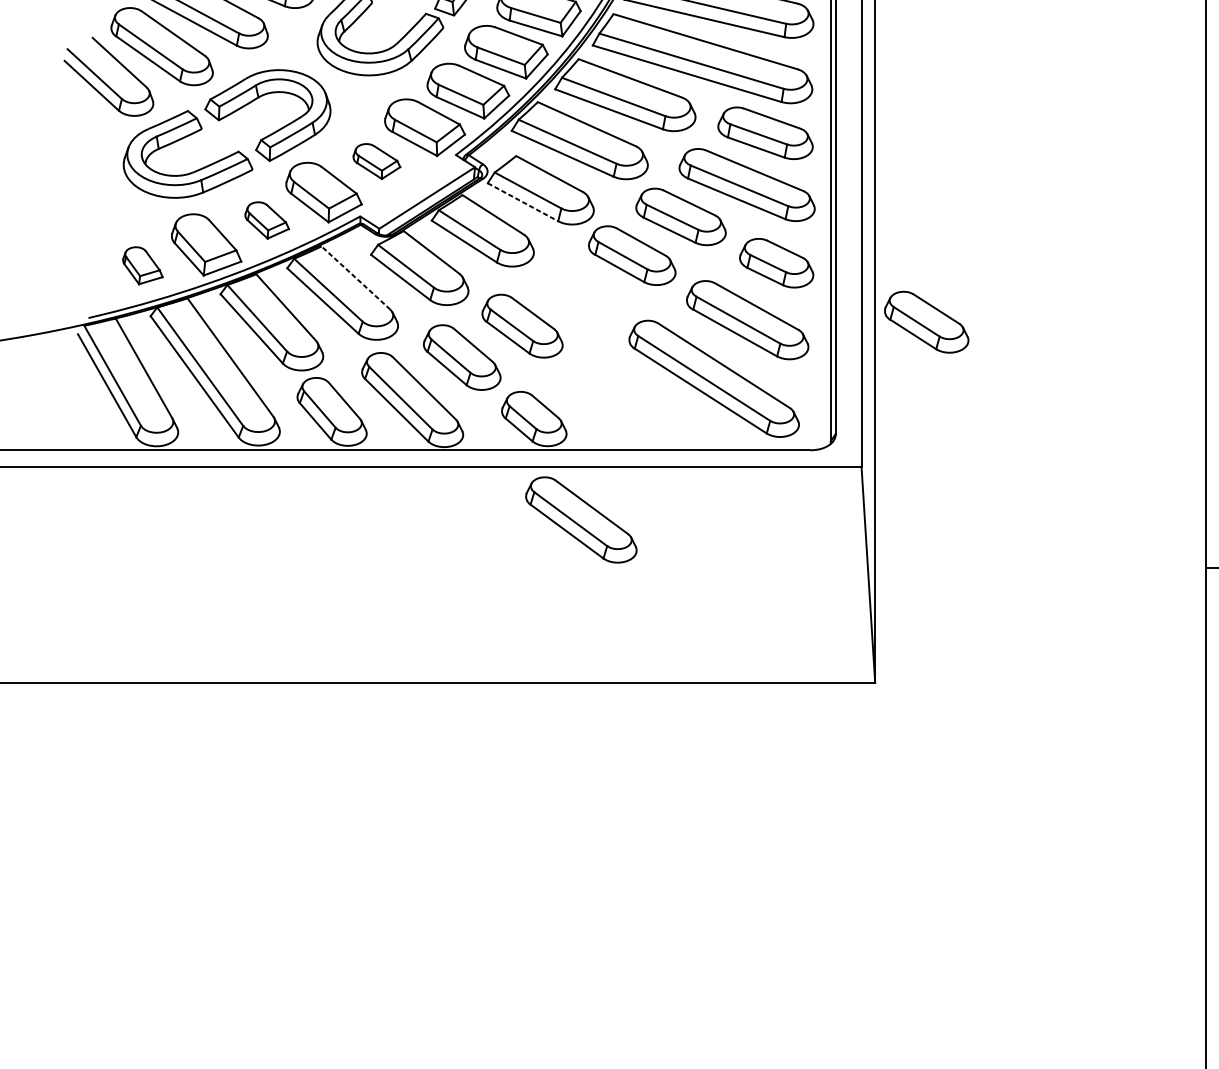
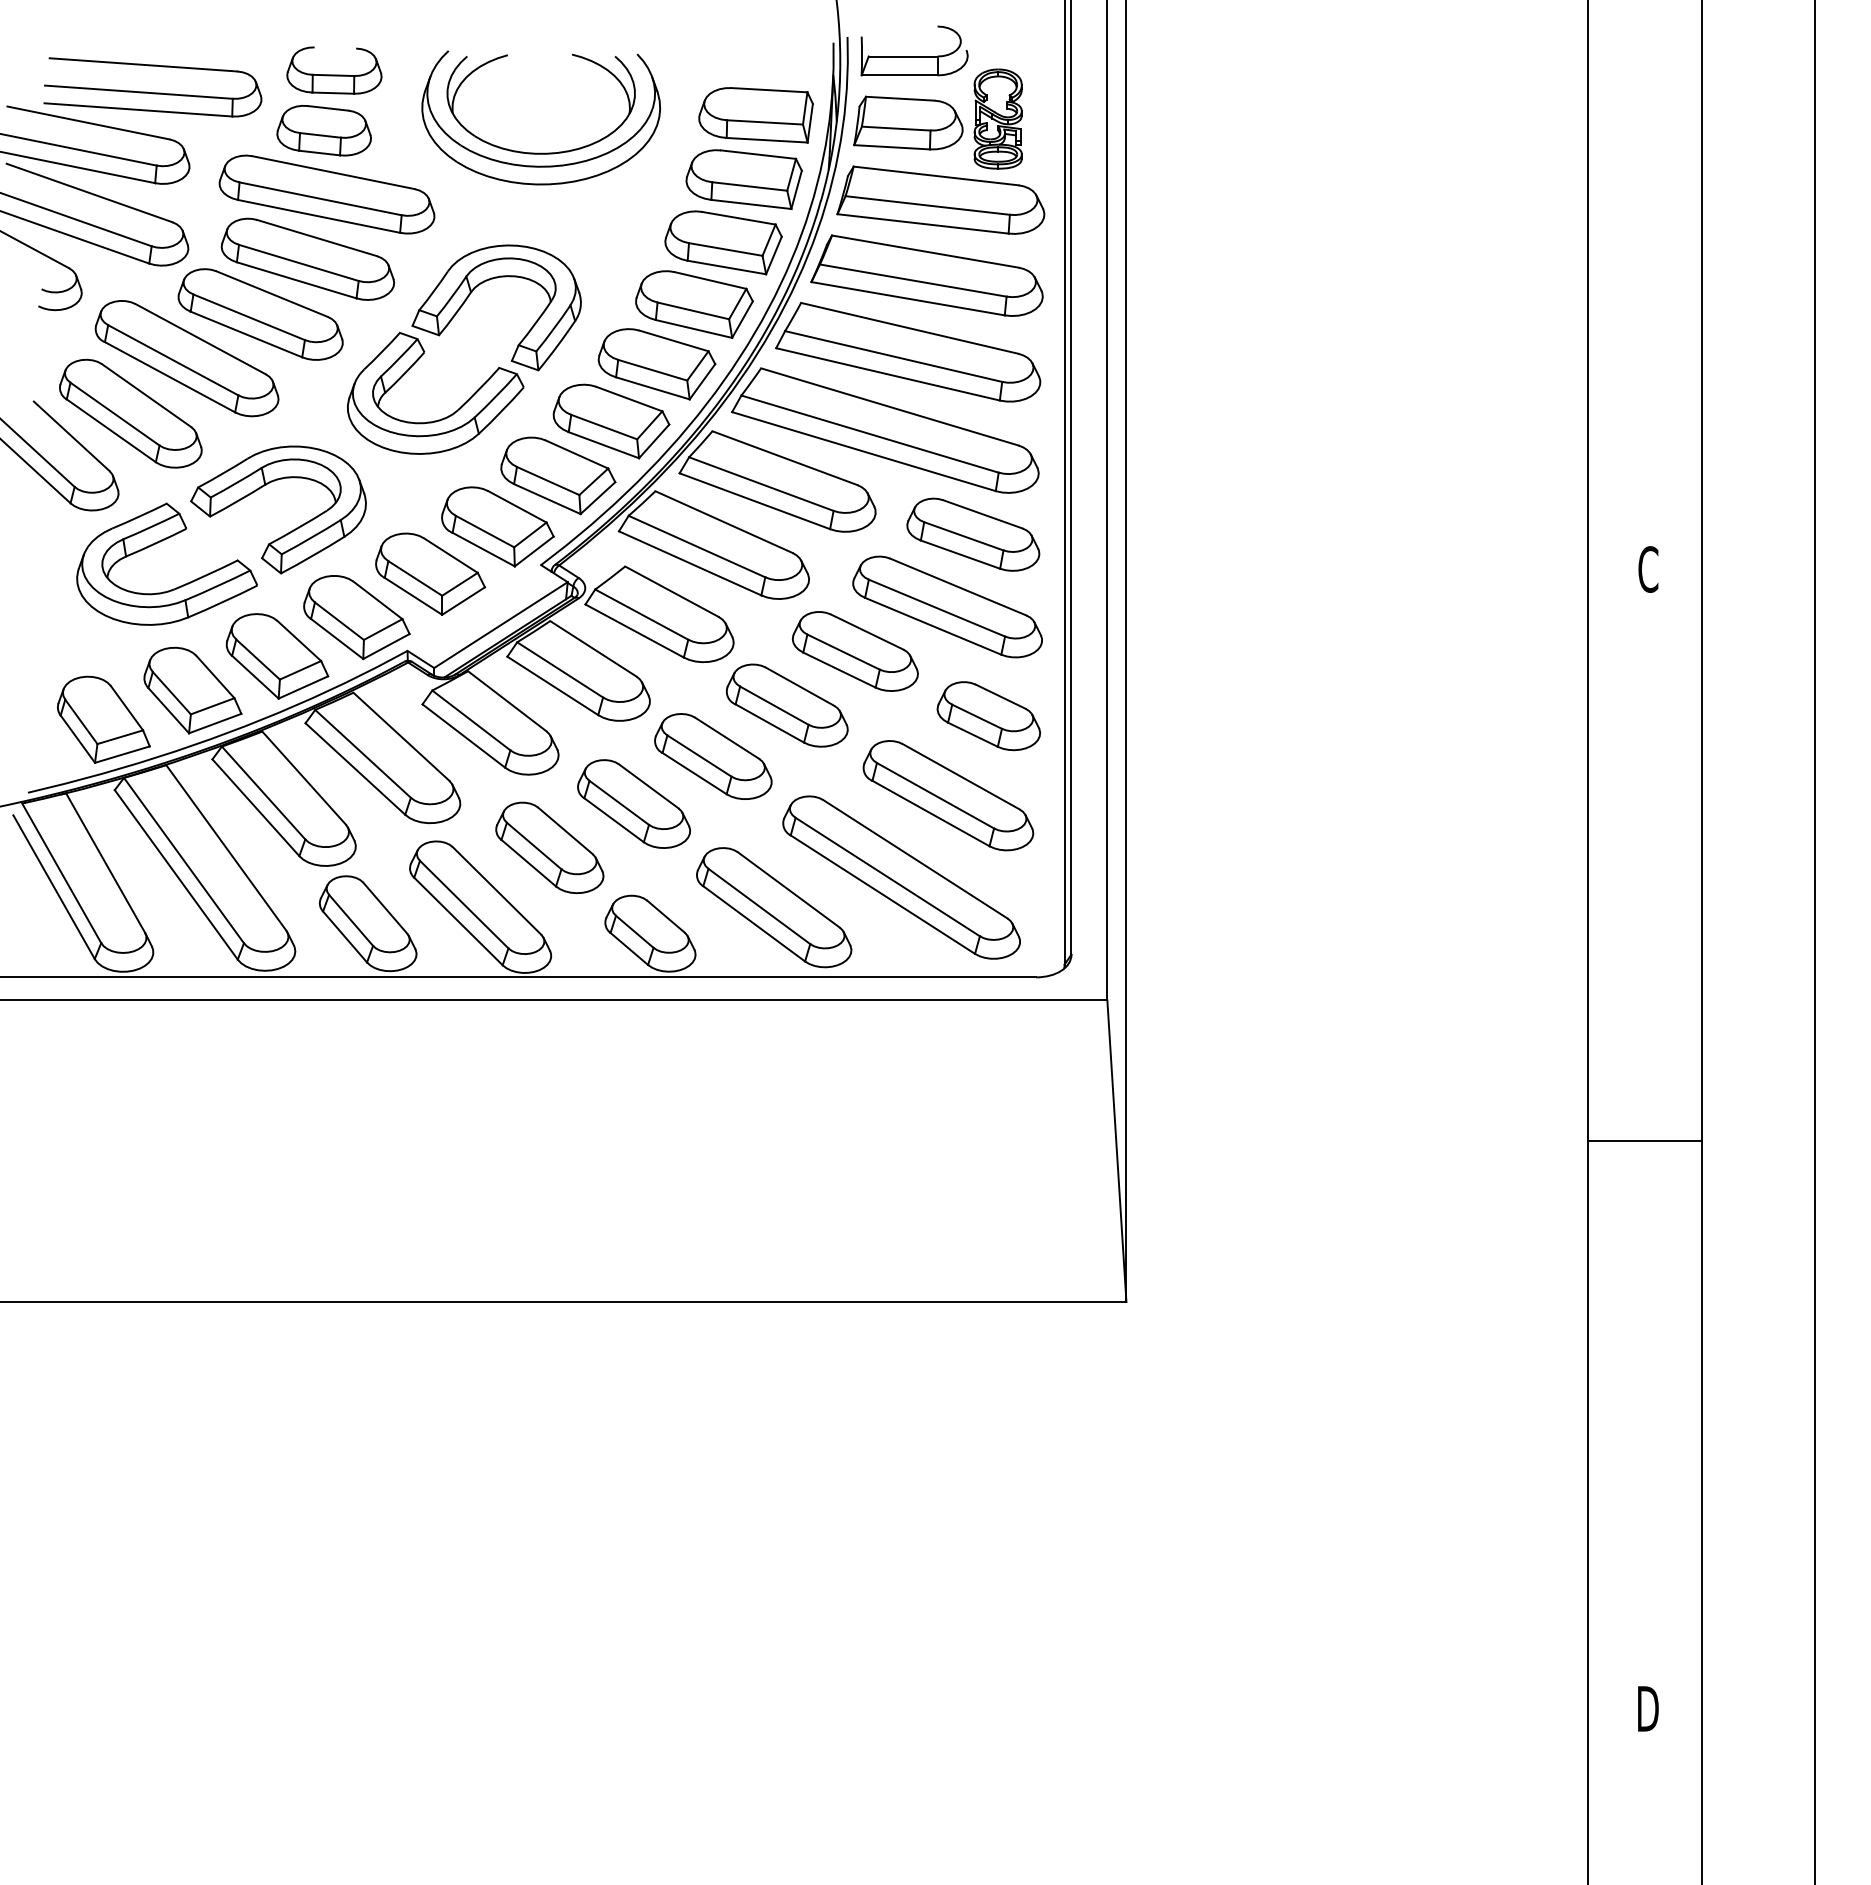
part: (376, 161) -> (430, 573), size x1.67
line: (522, 202) -> (634, 631), dashed -> solid
part: (267, 220) -> (277, 656), size x1.67
part: (142, 265) -> (103, 719), size x1.67
line: (355, 277) -> (401, 736), dashed -> solid
part: (926, 322) -> (713, 756), moved
part: (581, 519) -> (774, 907), moved

